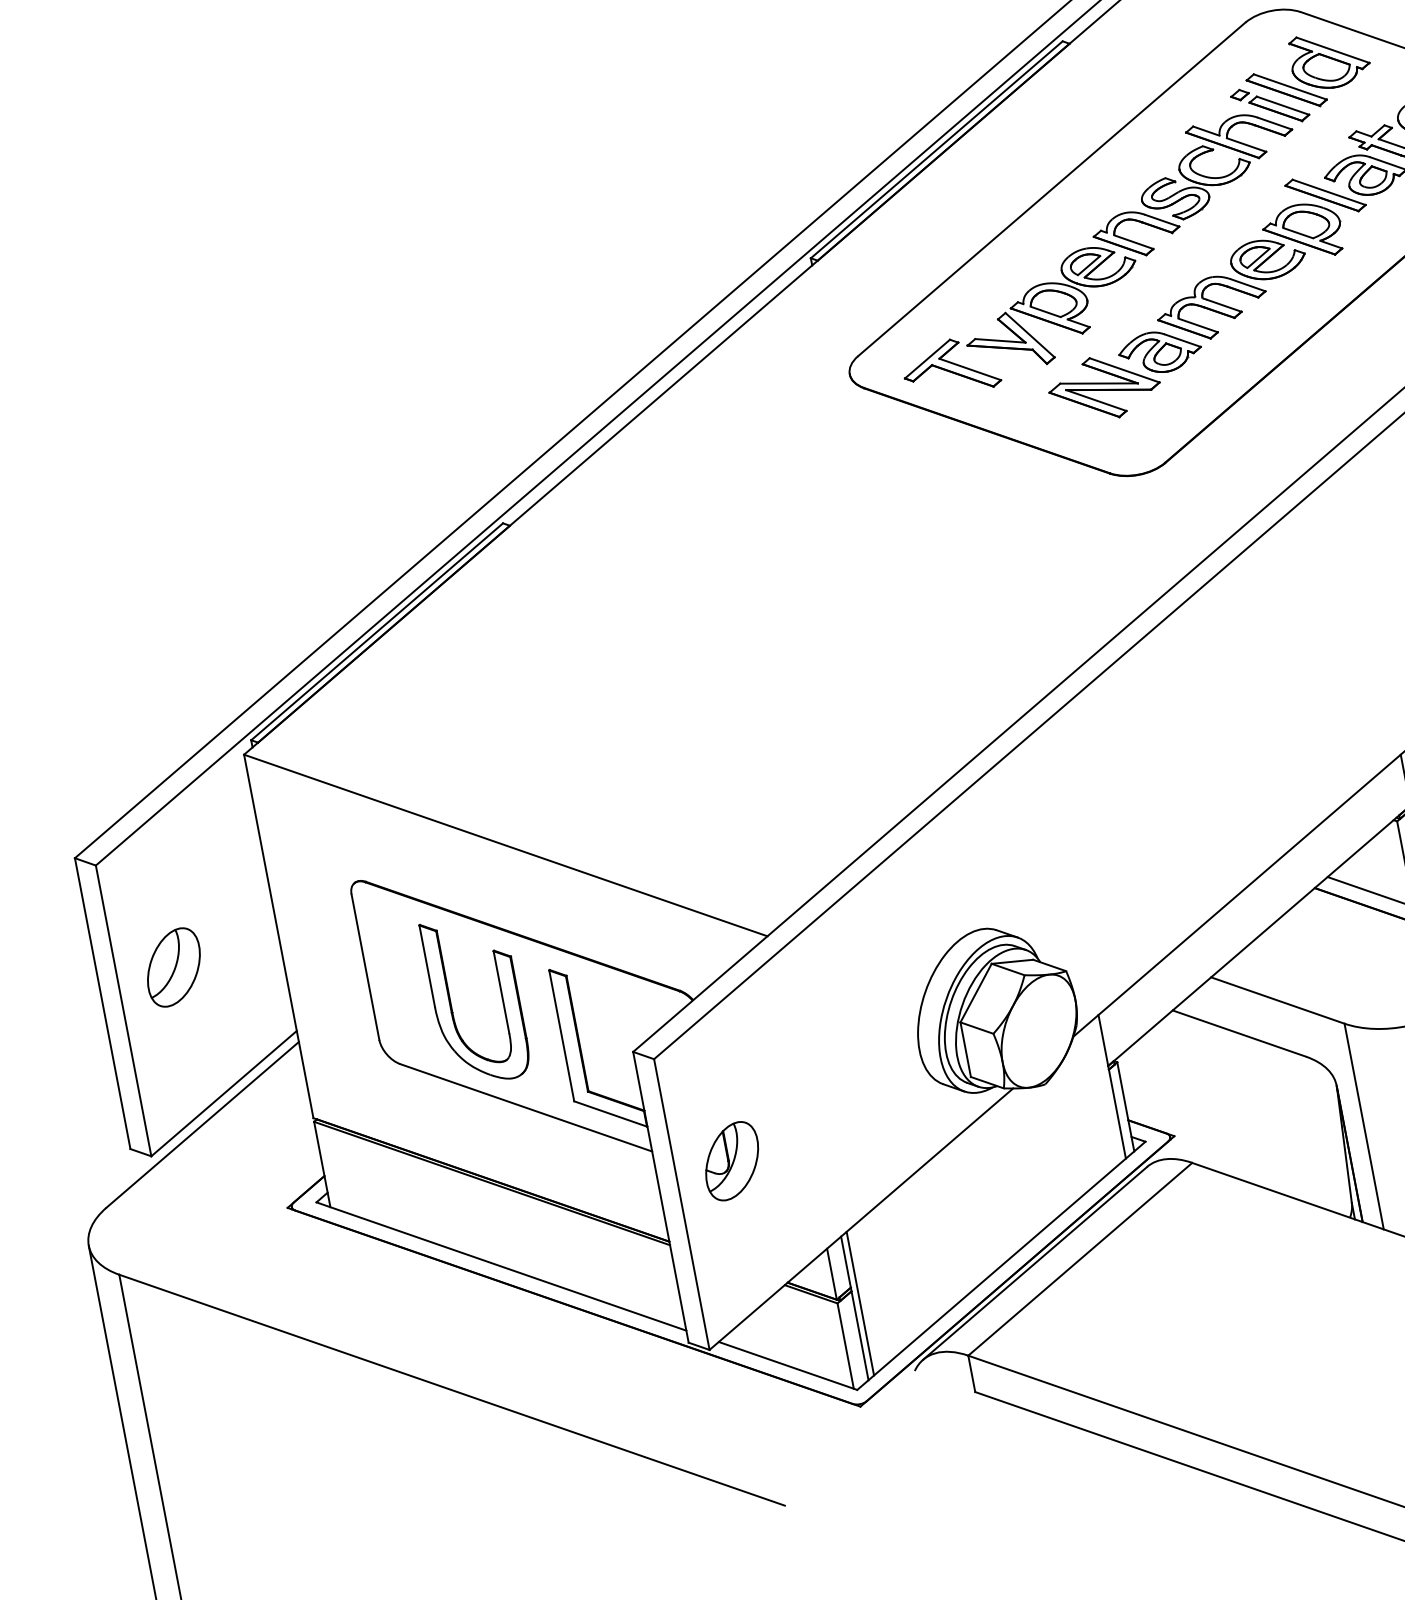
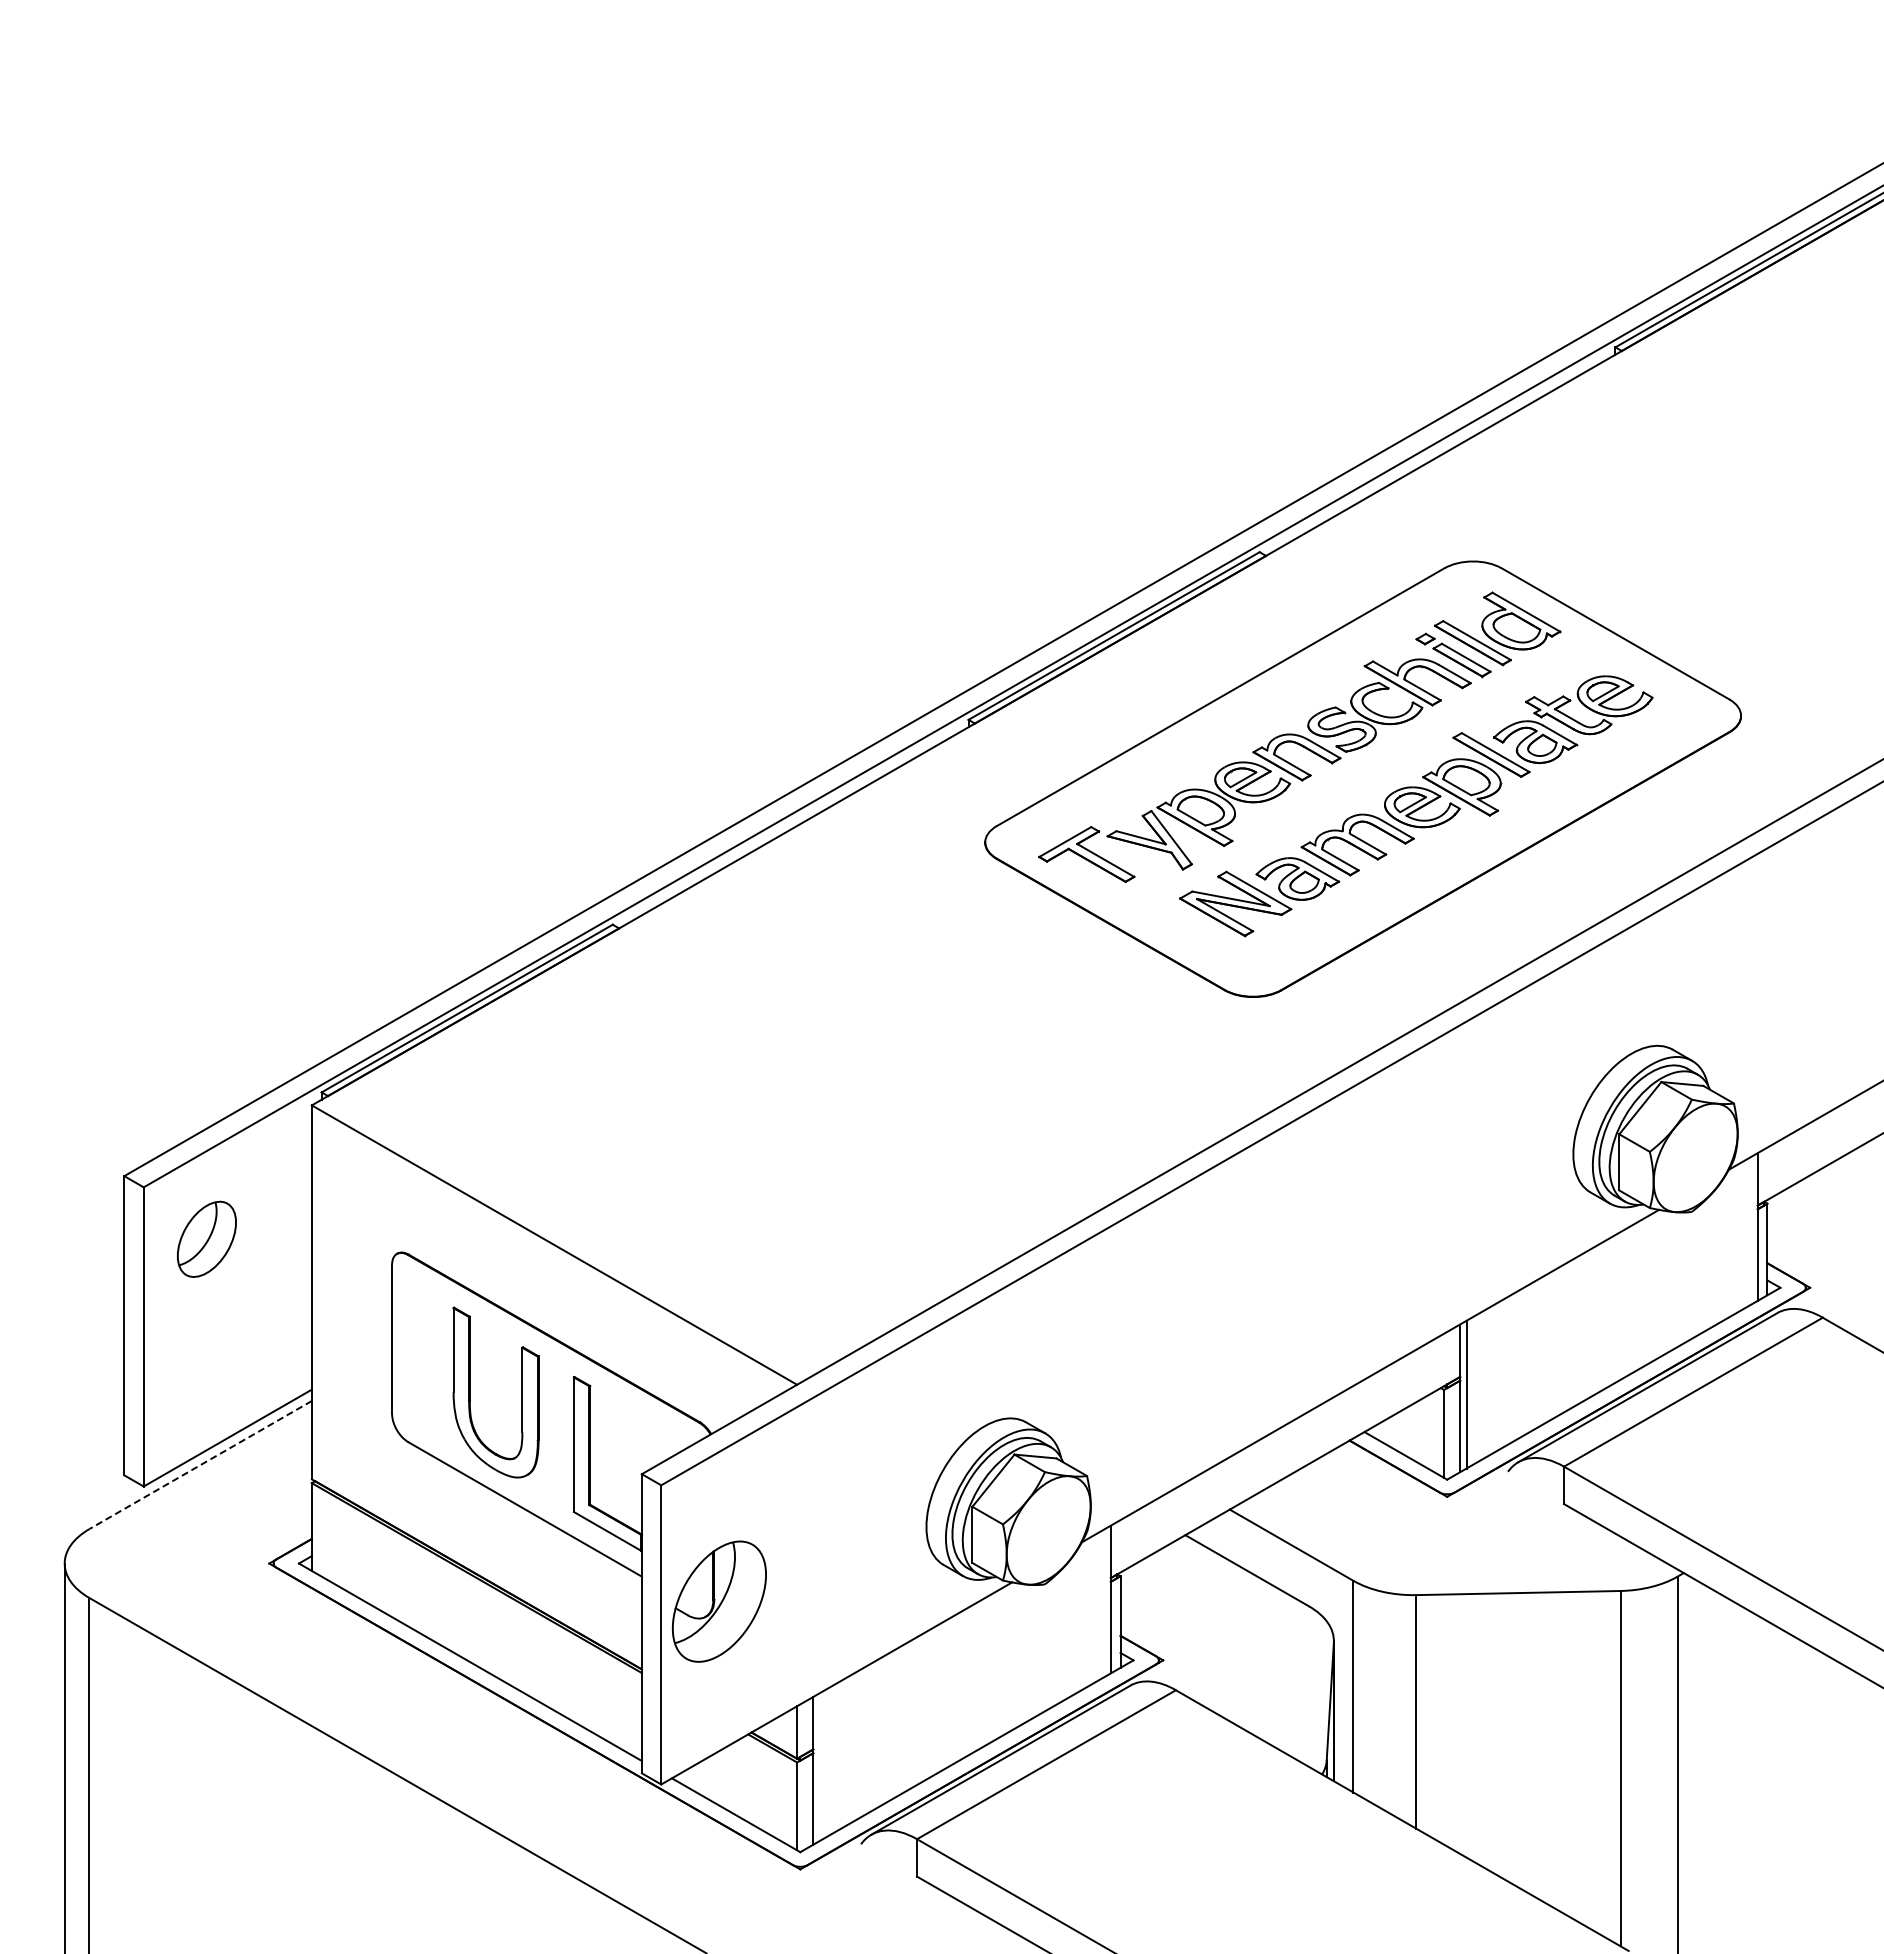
part: (173, 966) -> (206, 1238), moved
line: (202, 1125) -> (200, 1465), solid -> dashed
part: (732, 1160) -> (719, 1600), size x1.6
line: (860, 1304) -> (819, 1767), removed

